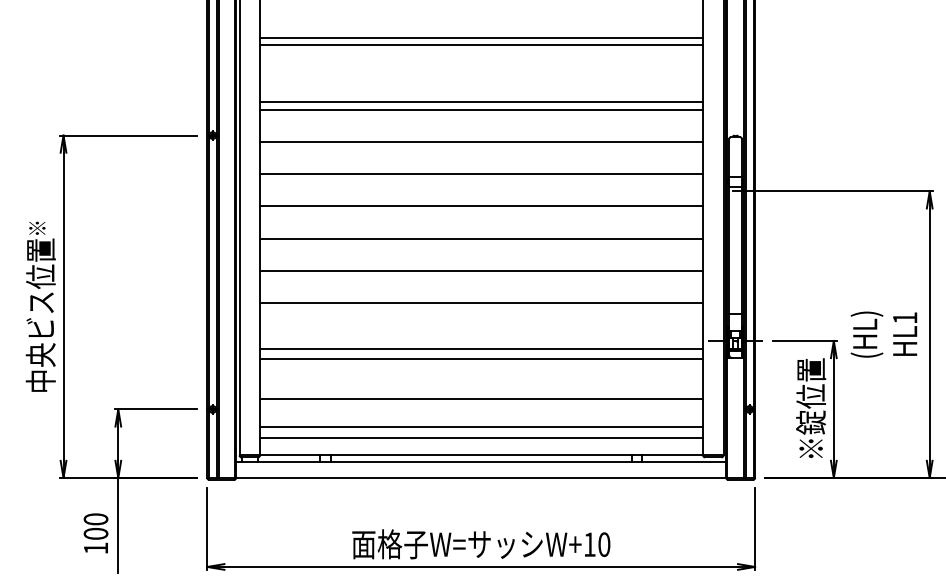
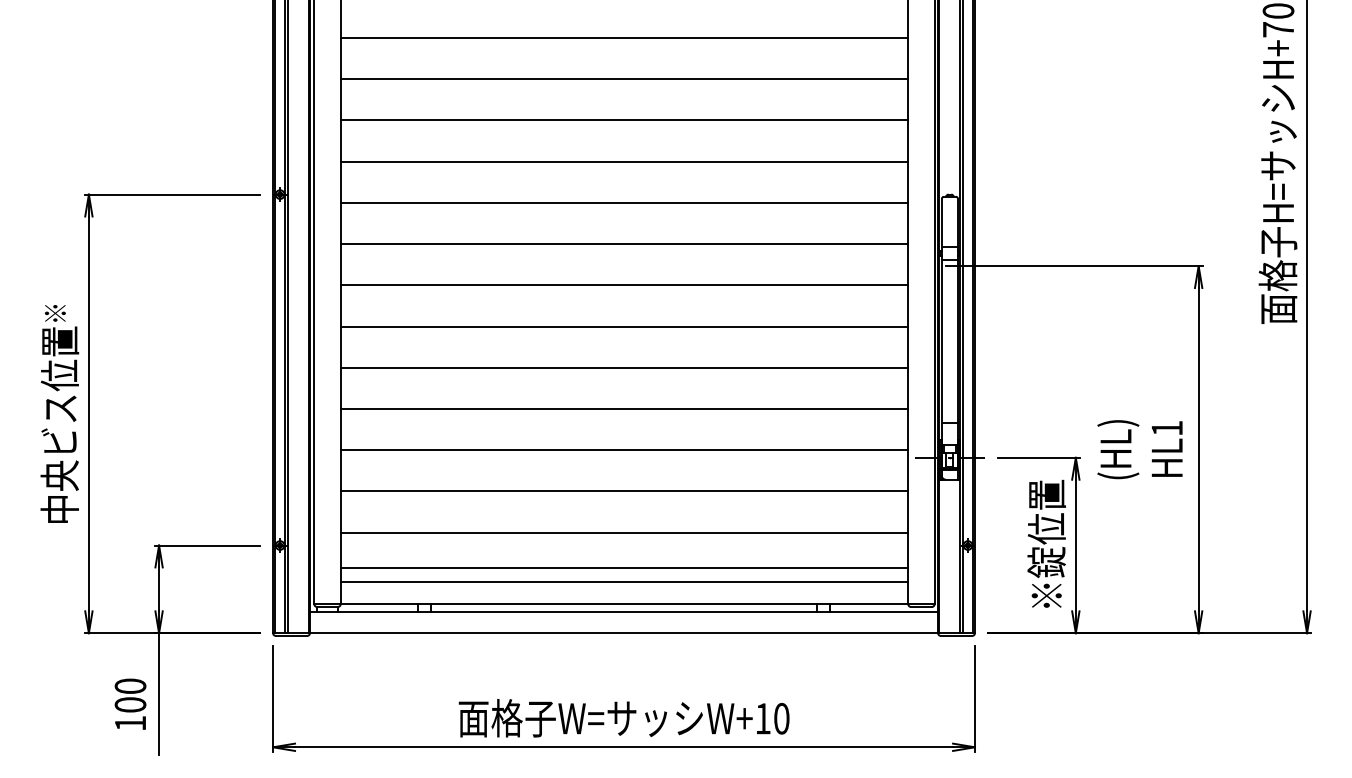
line: (481, 37) -> (624, 37), moved
line: (481, 101) -> (624, 120), moved
line: (481, 348) -> (624, 491), moved
line: (481, 359) -> (624, 450), moved

